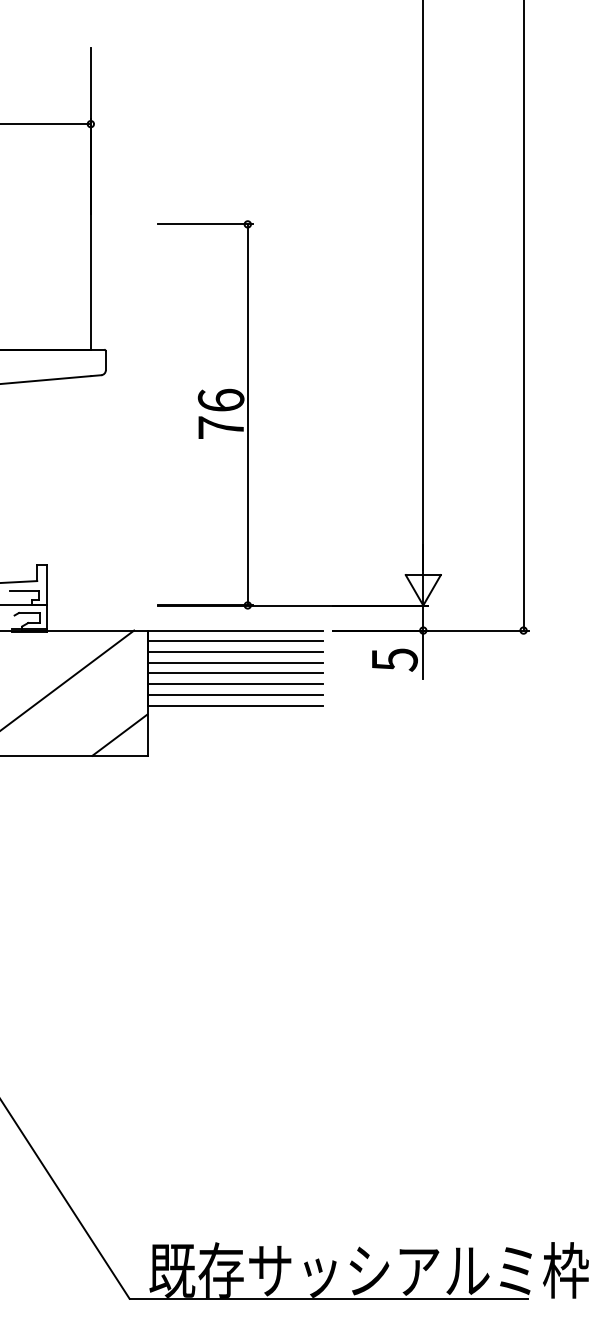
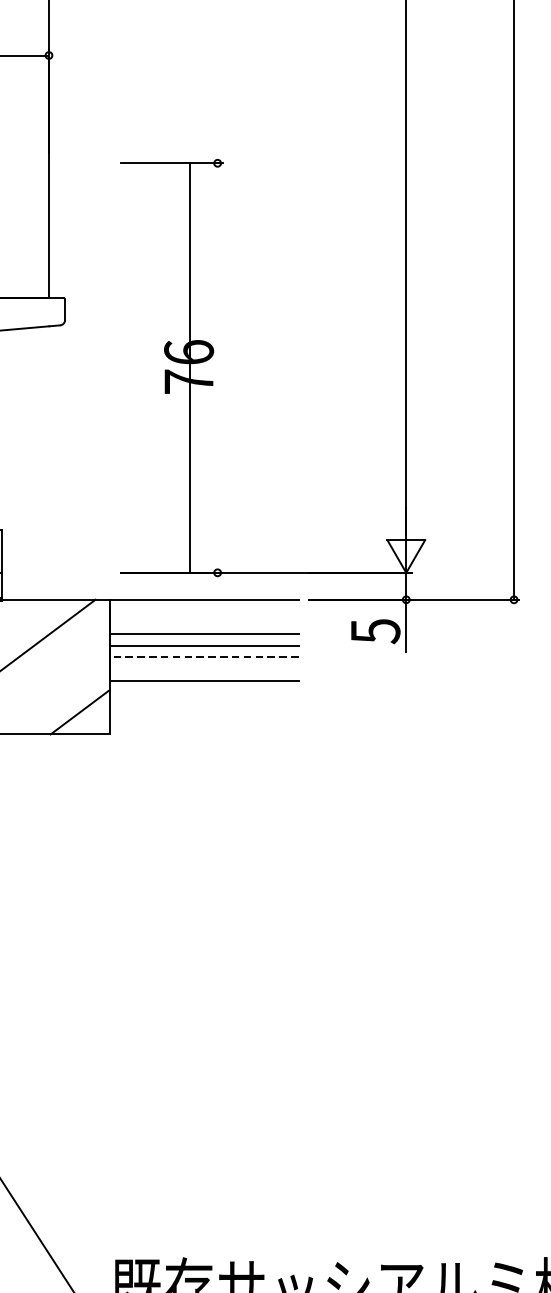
line: (247, 414) -> (189, 367), moved
line: (235, 641) -> (204, 611), removed
line: (235, 652) -> (204, 623), removed
line: (235, 684) -> (204, 657), solid -> dashed
line: (235, 695) -> (204, 669), removed

